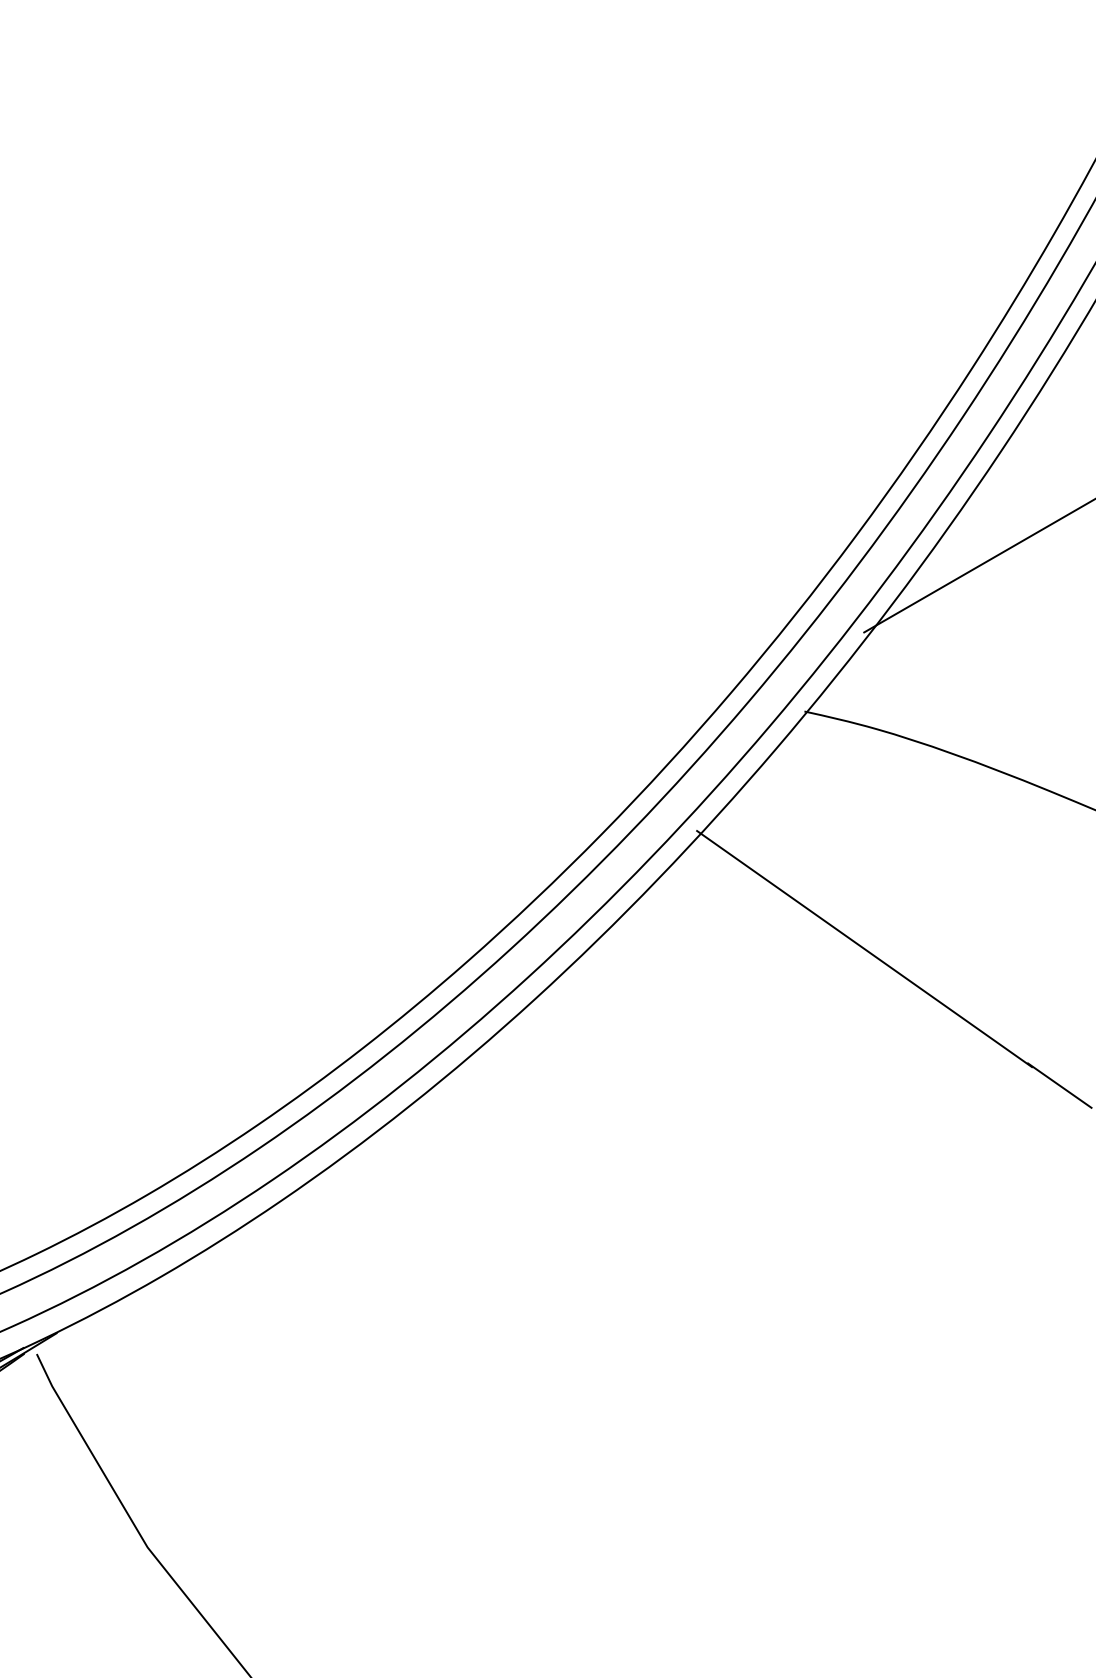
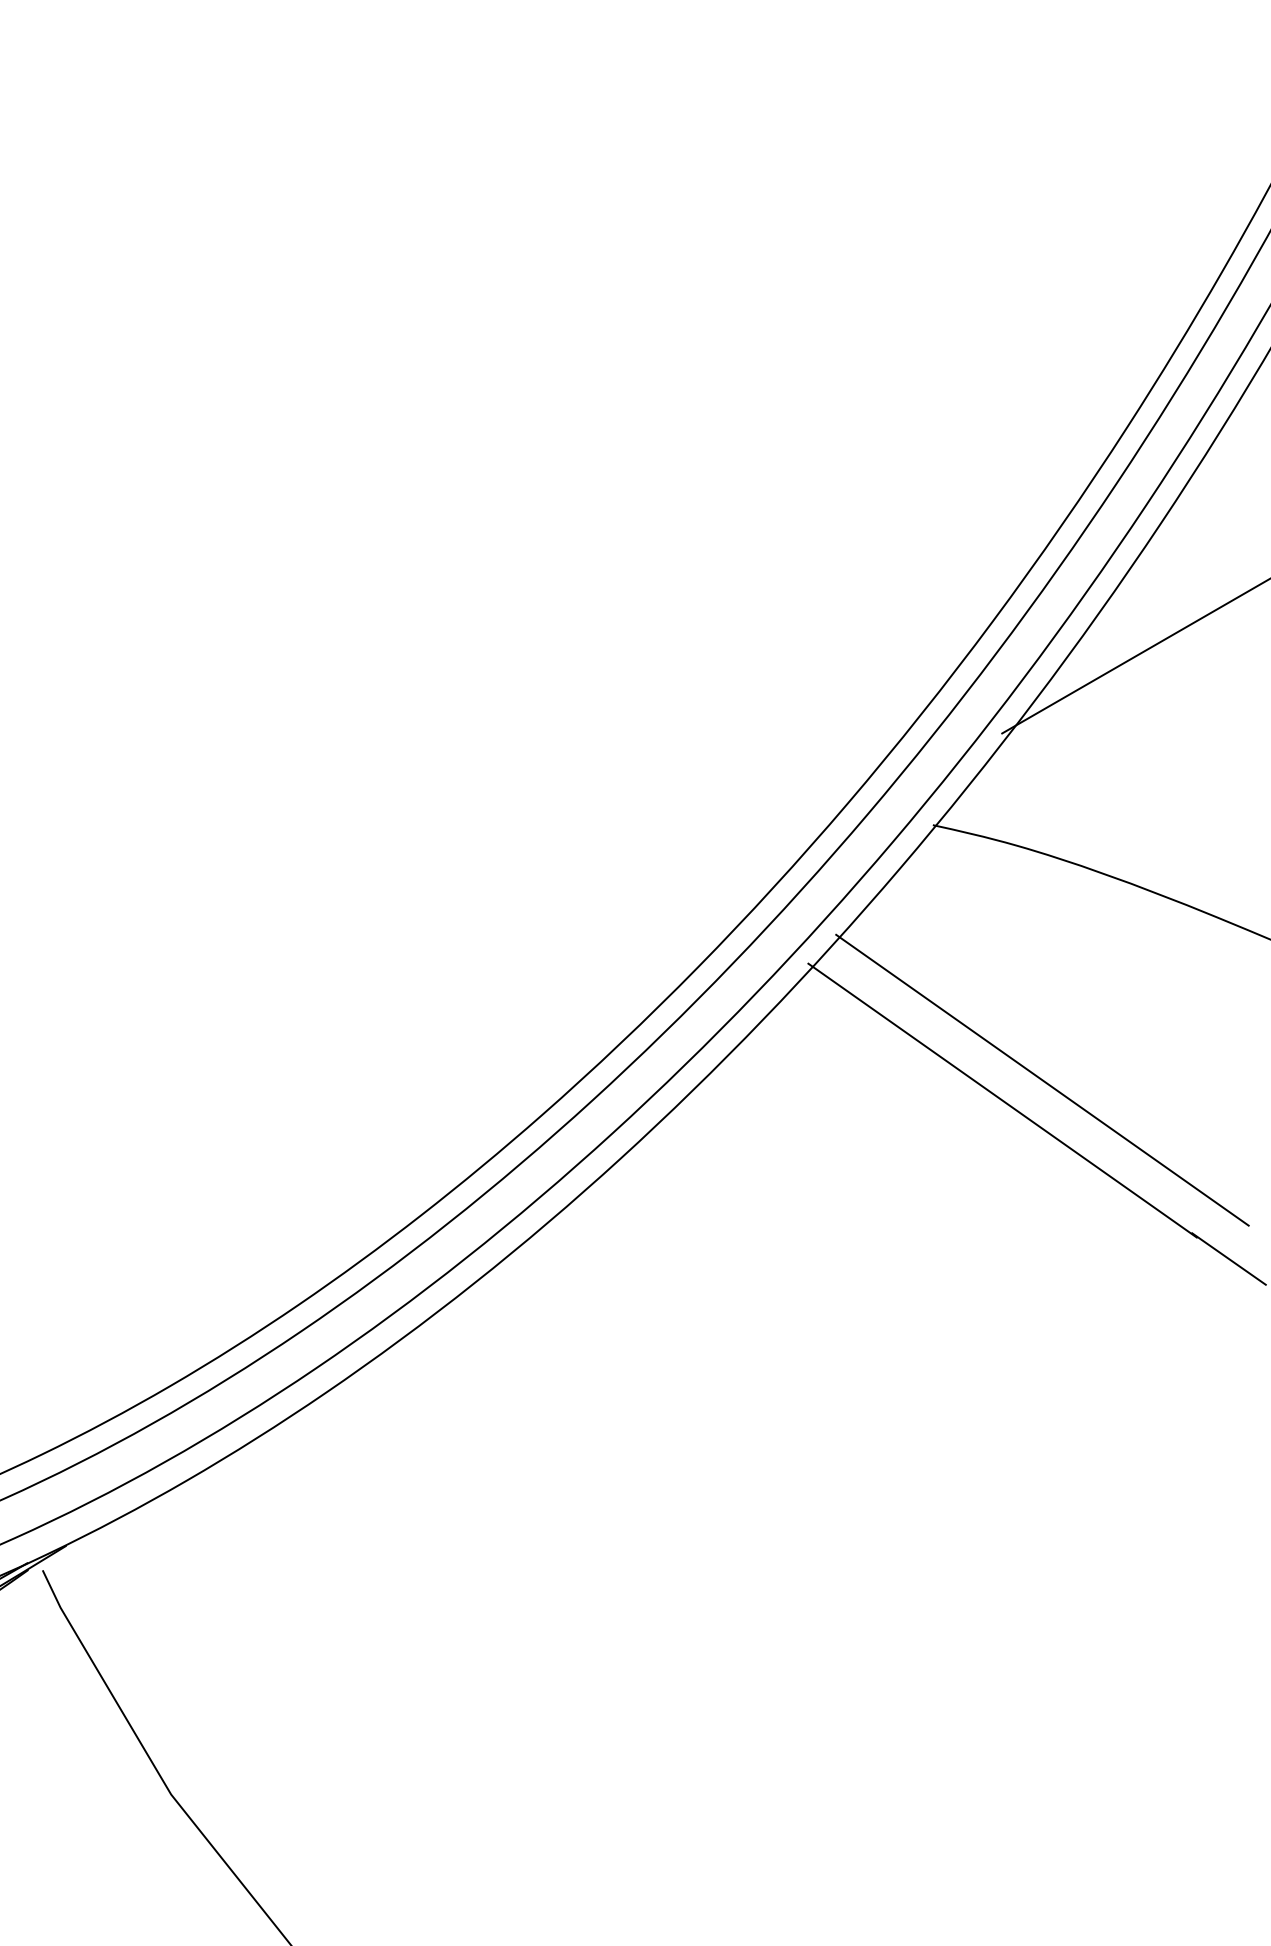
line: (898, 930) -> (1042, 1079), added

